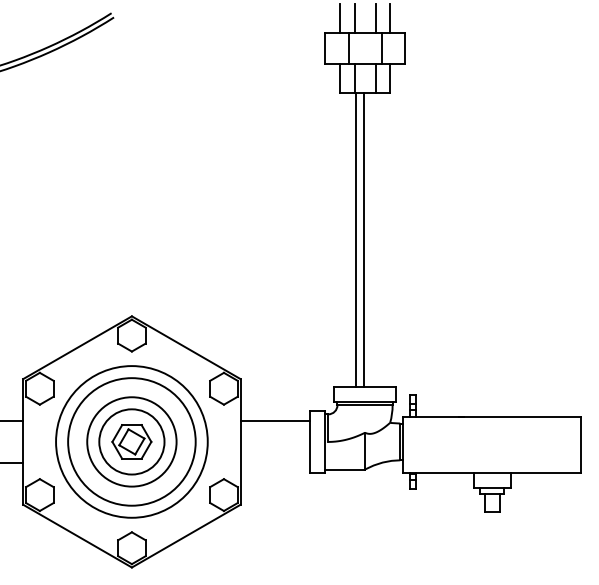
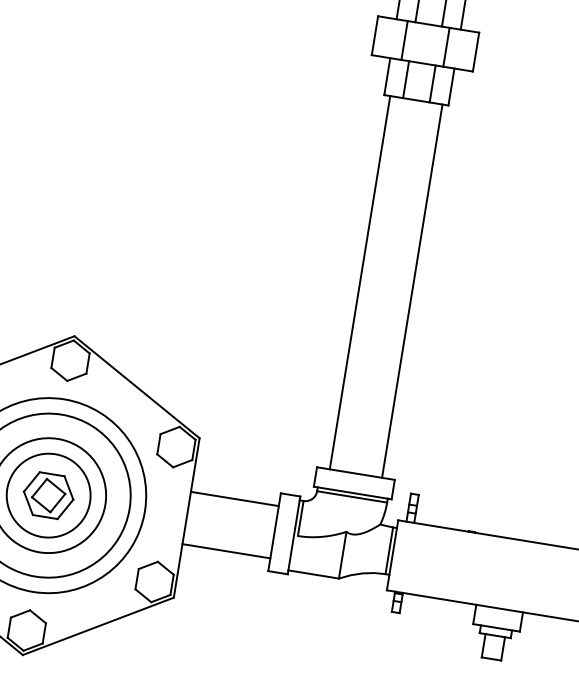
line: (355, 239) -> (412, 290), moved
line: (364, 239) -> (360, 282), moved
line: (274, 462) -> (225, 551), added

